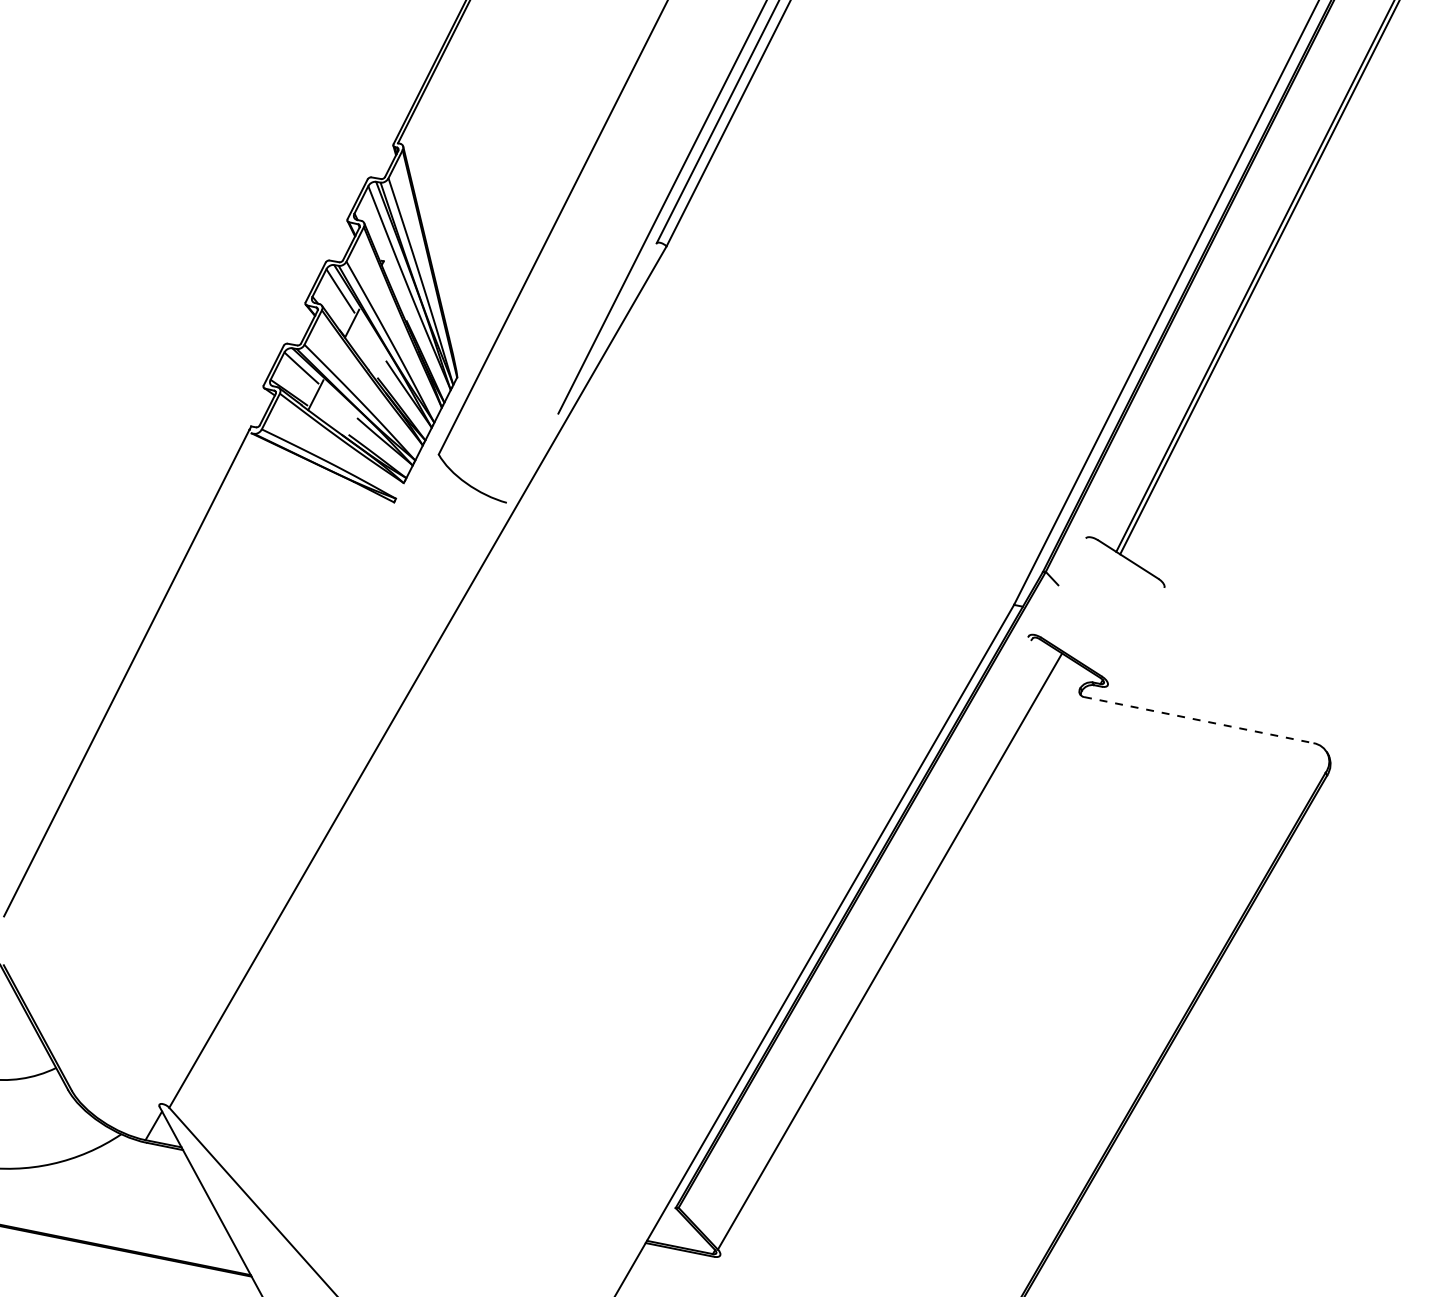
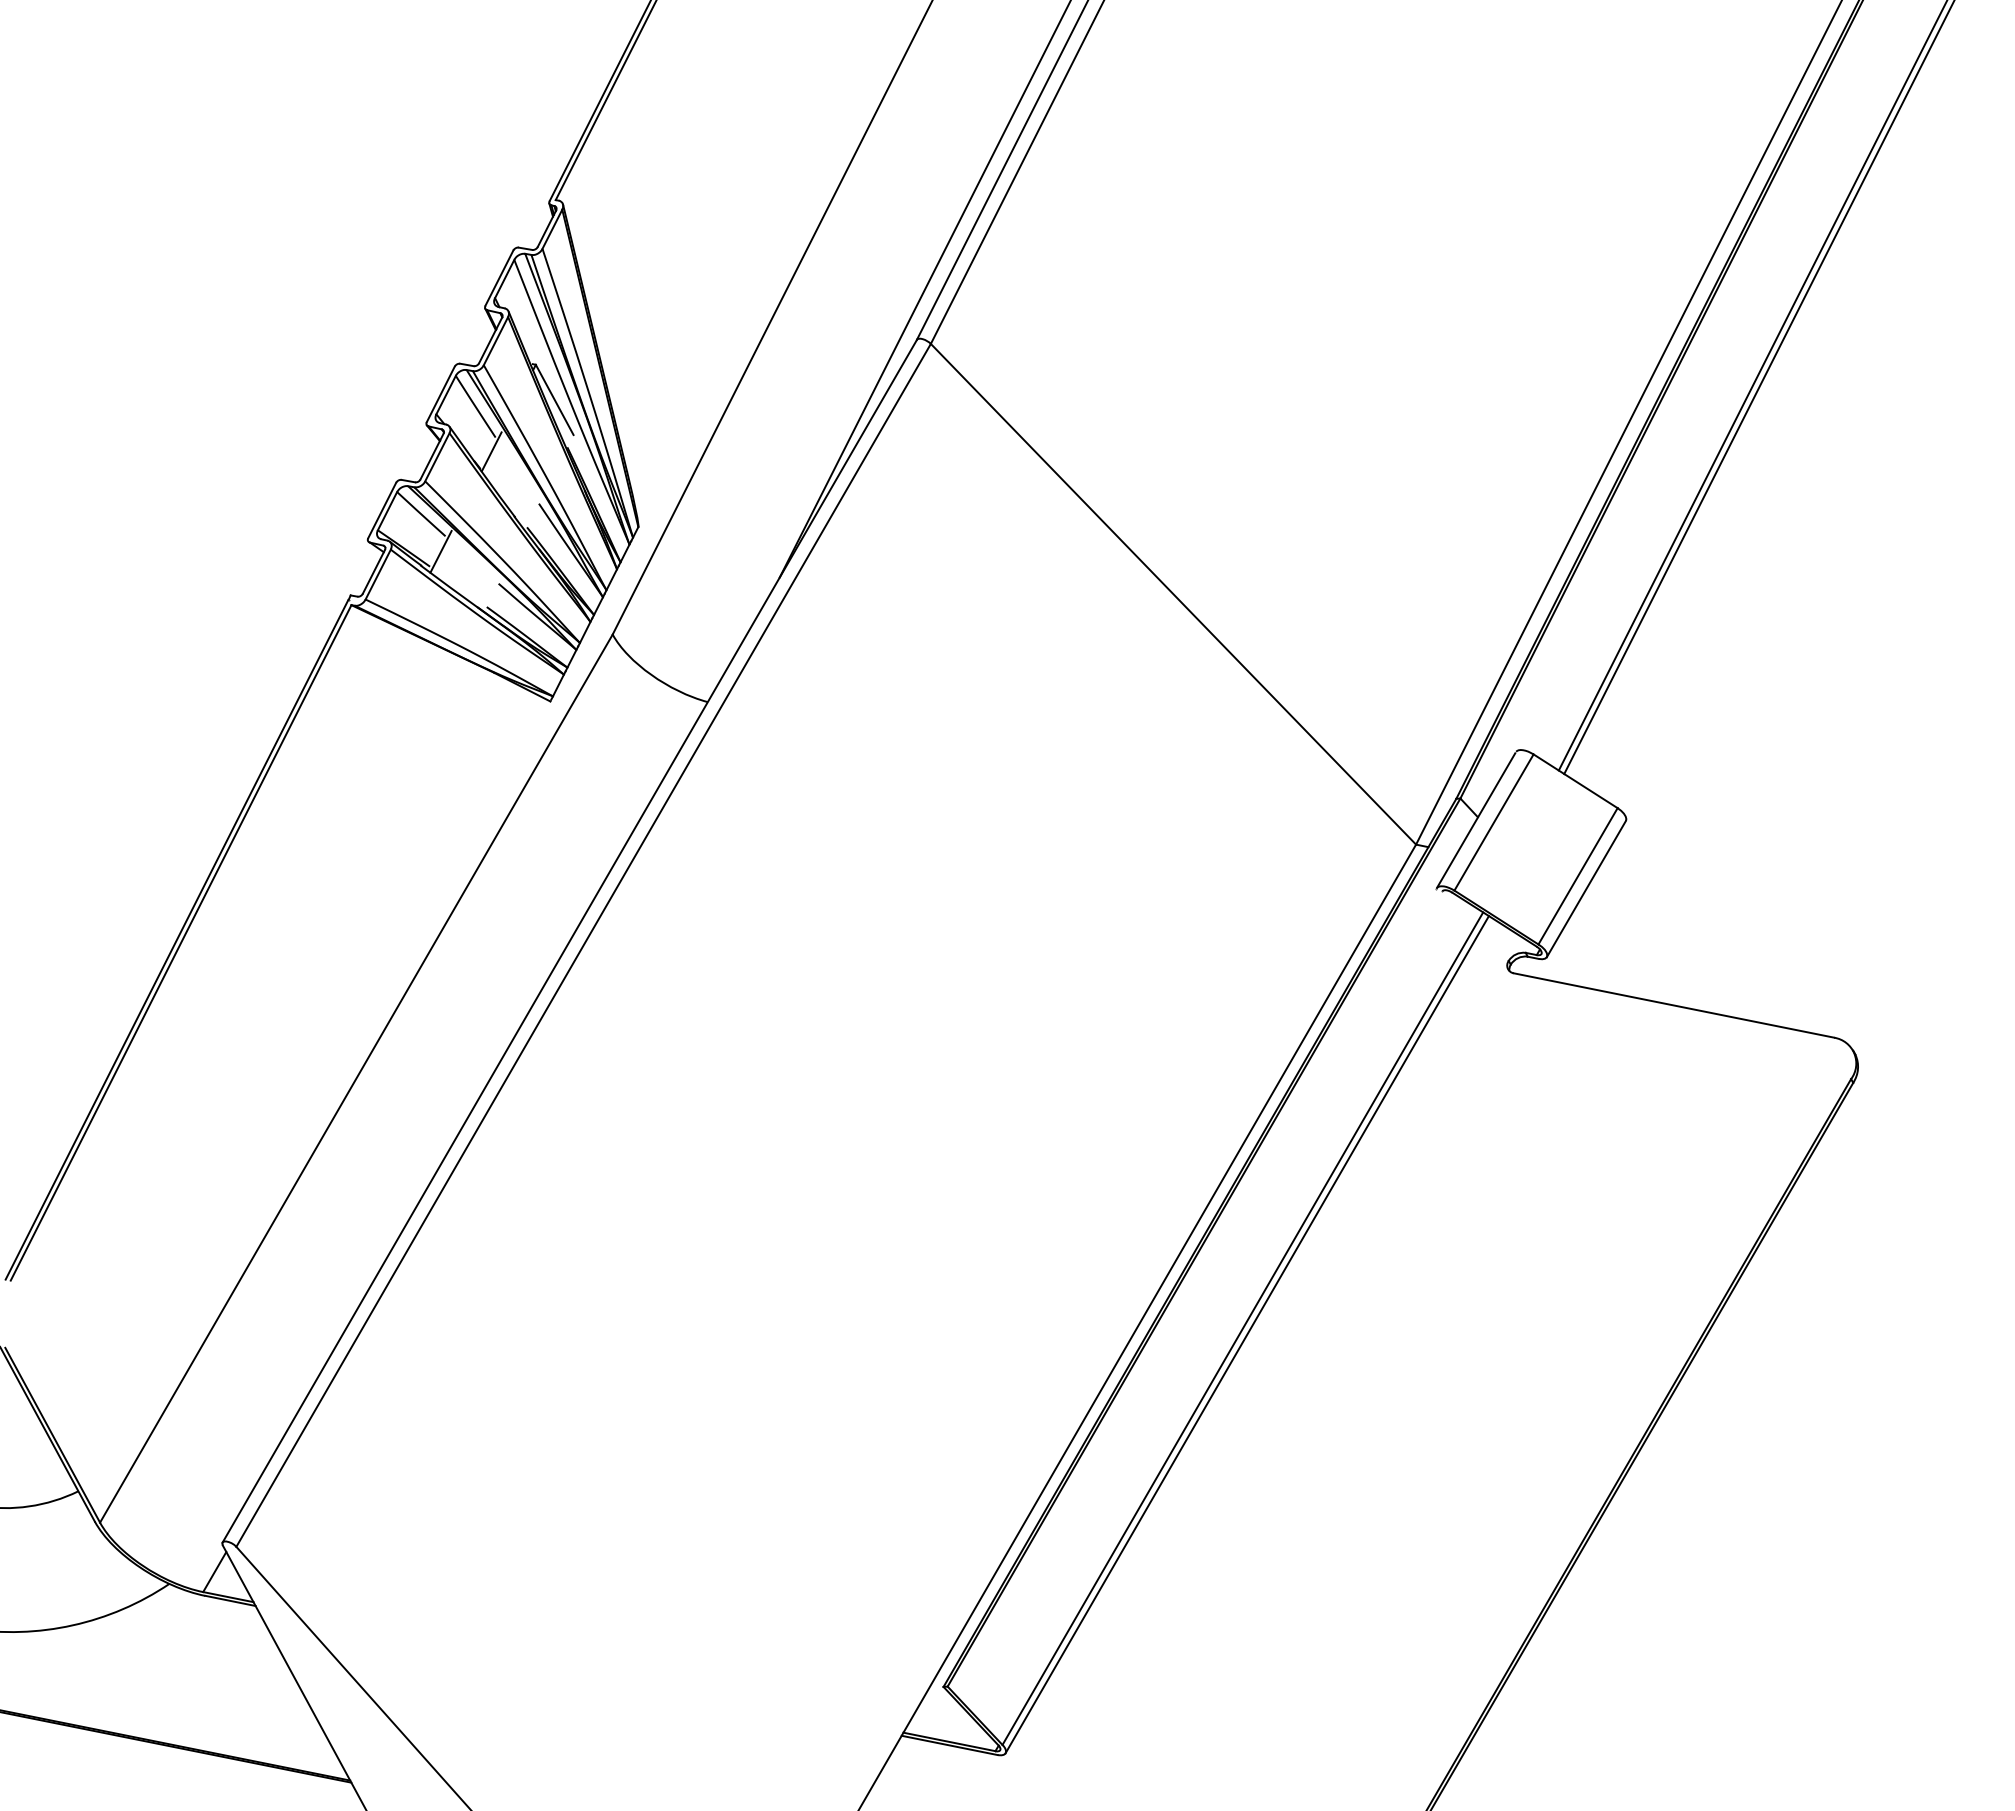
line: (397, 286) -> (554, 399), added
line: (840, 425) -> (1173, 593), added
line: (399, 490) -> (558, 685), added
line: (1056, 587) -> (1475, 820), added
line: (1069, 589) -> (1493, 822), added
line: (1129, 627) -> (1577, 876), added
line: (1135, 636) -> (1585, 888), added
line: (407, 673) -> (569, 940), added
line: (129, 674) -> (180, 942), added
line: (1199, 720) -> (1674, 1005), dashed -> solid
line: (255, 772) -> (356, 1078), added
line: (892, 955) -> (1246, 1334), added

